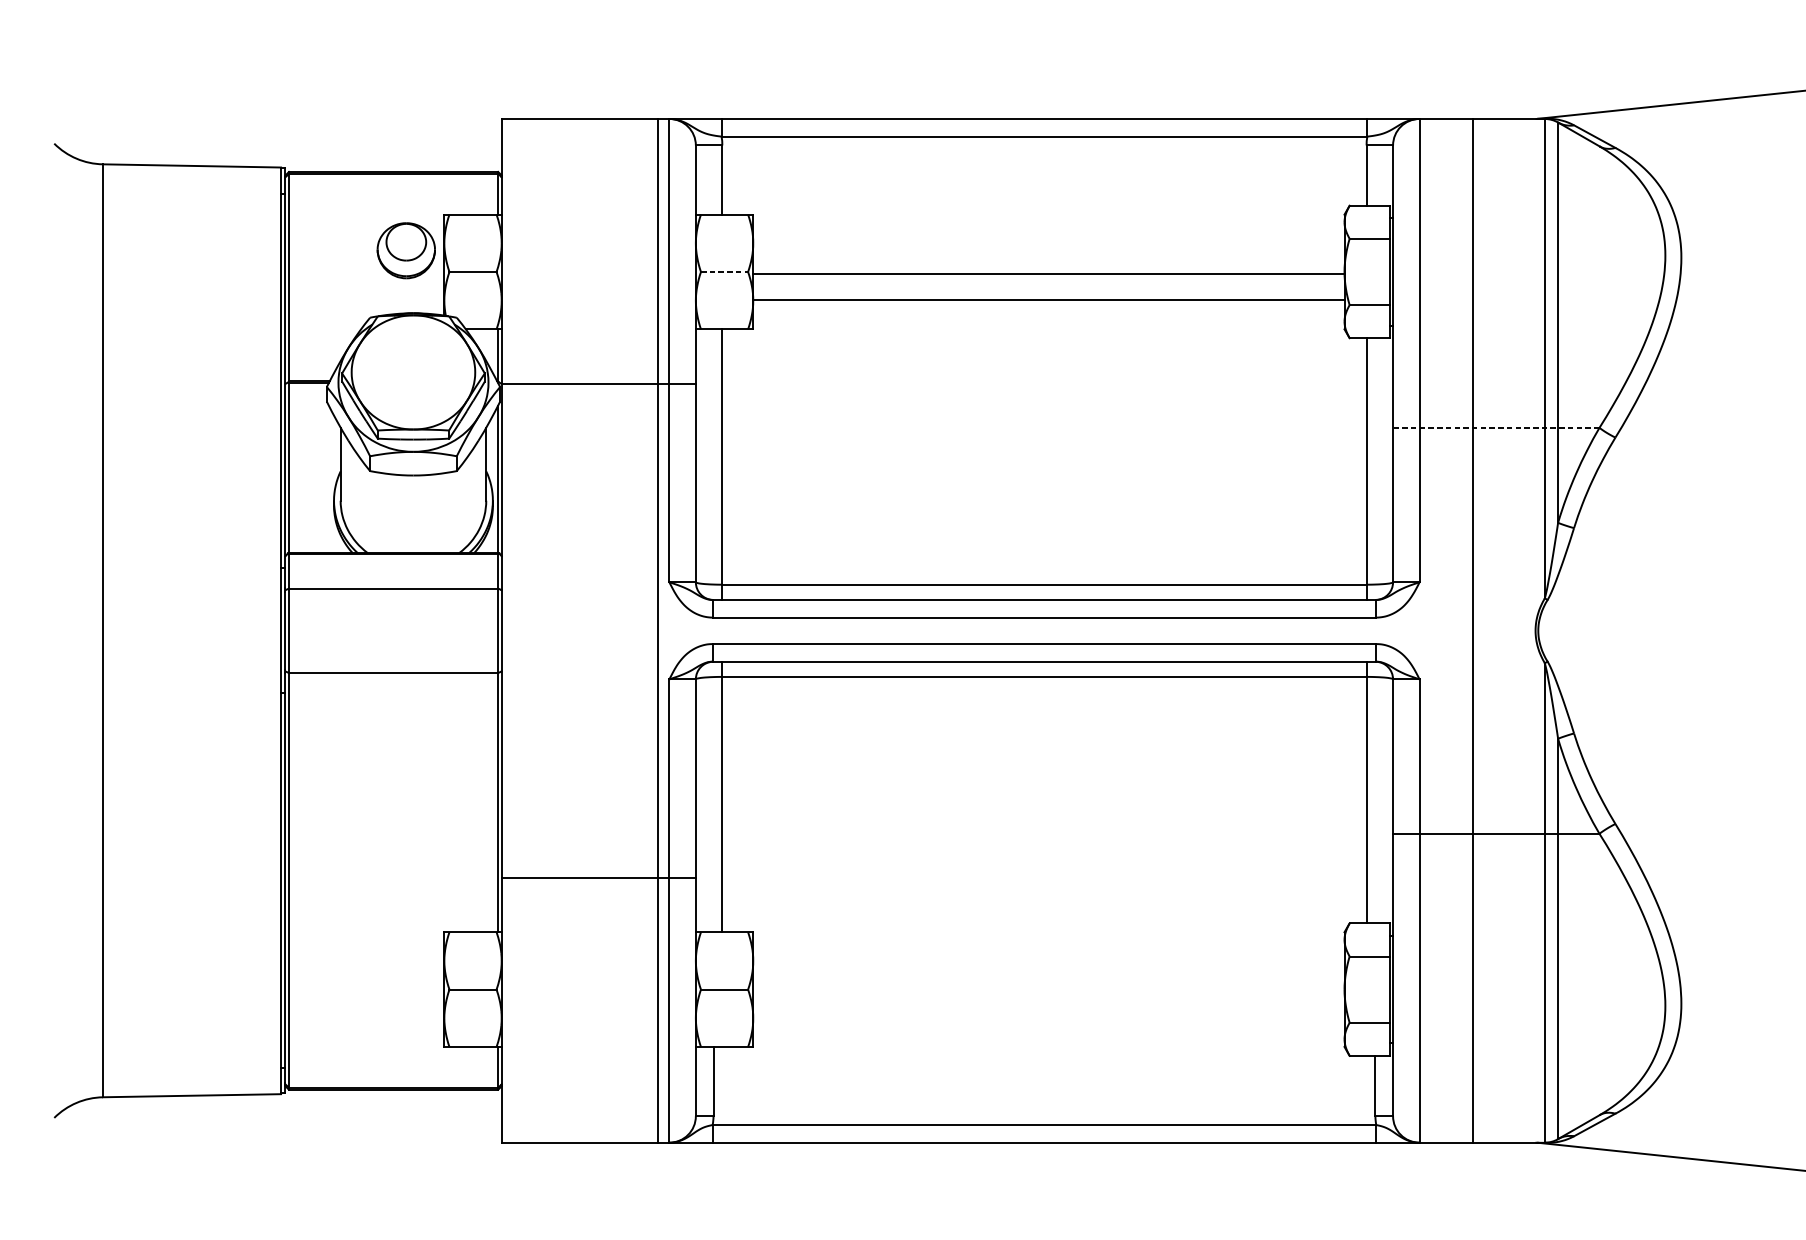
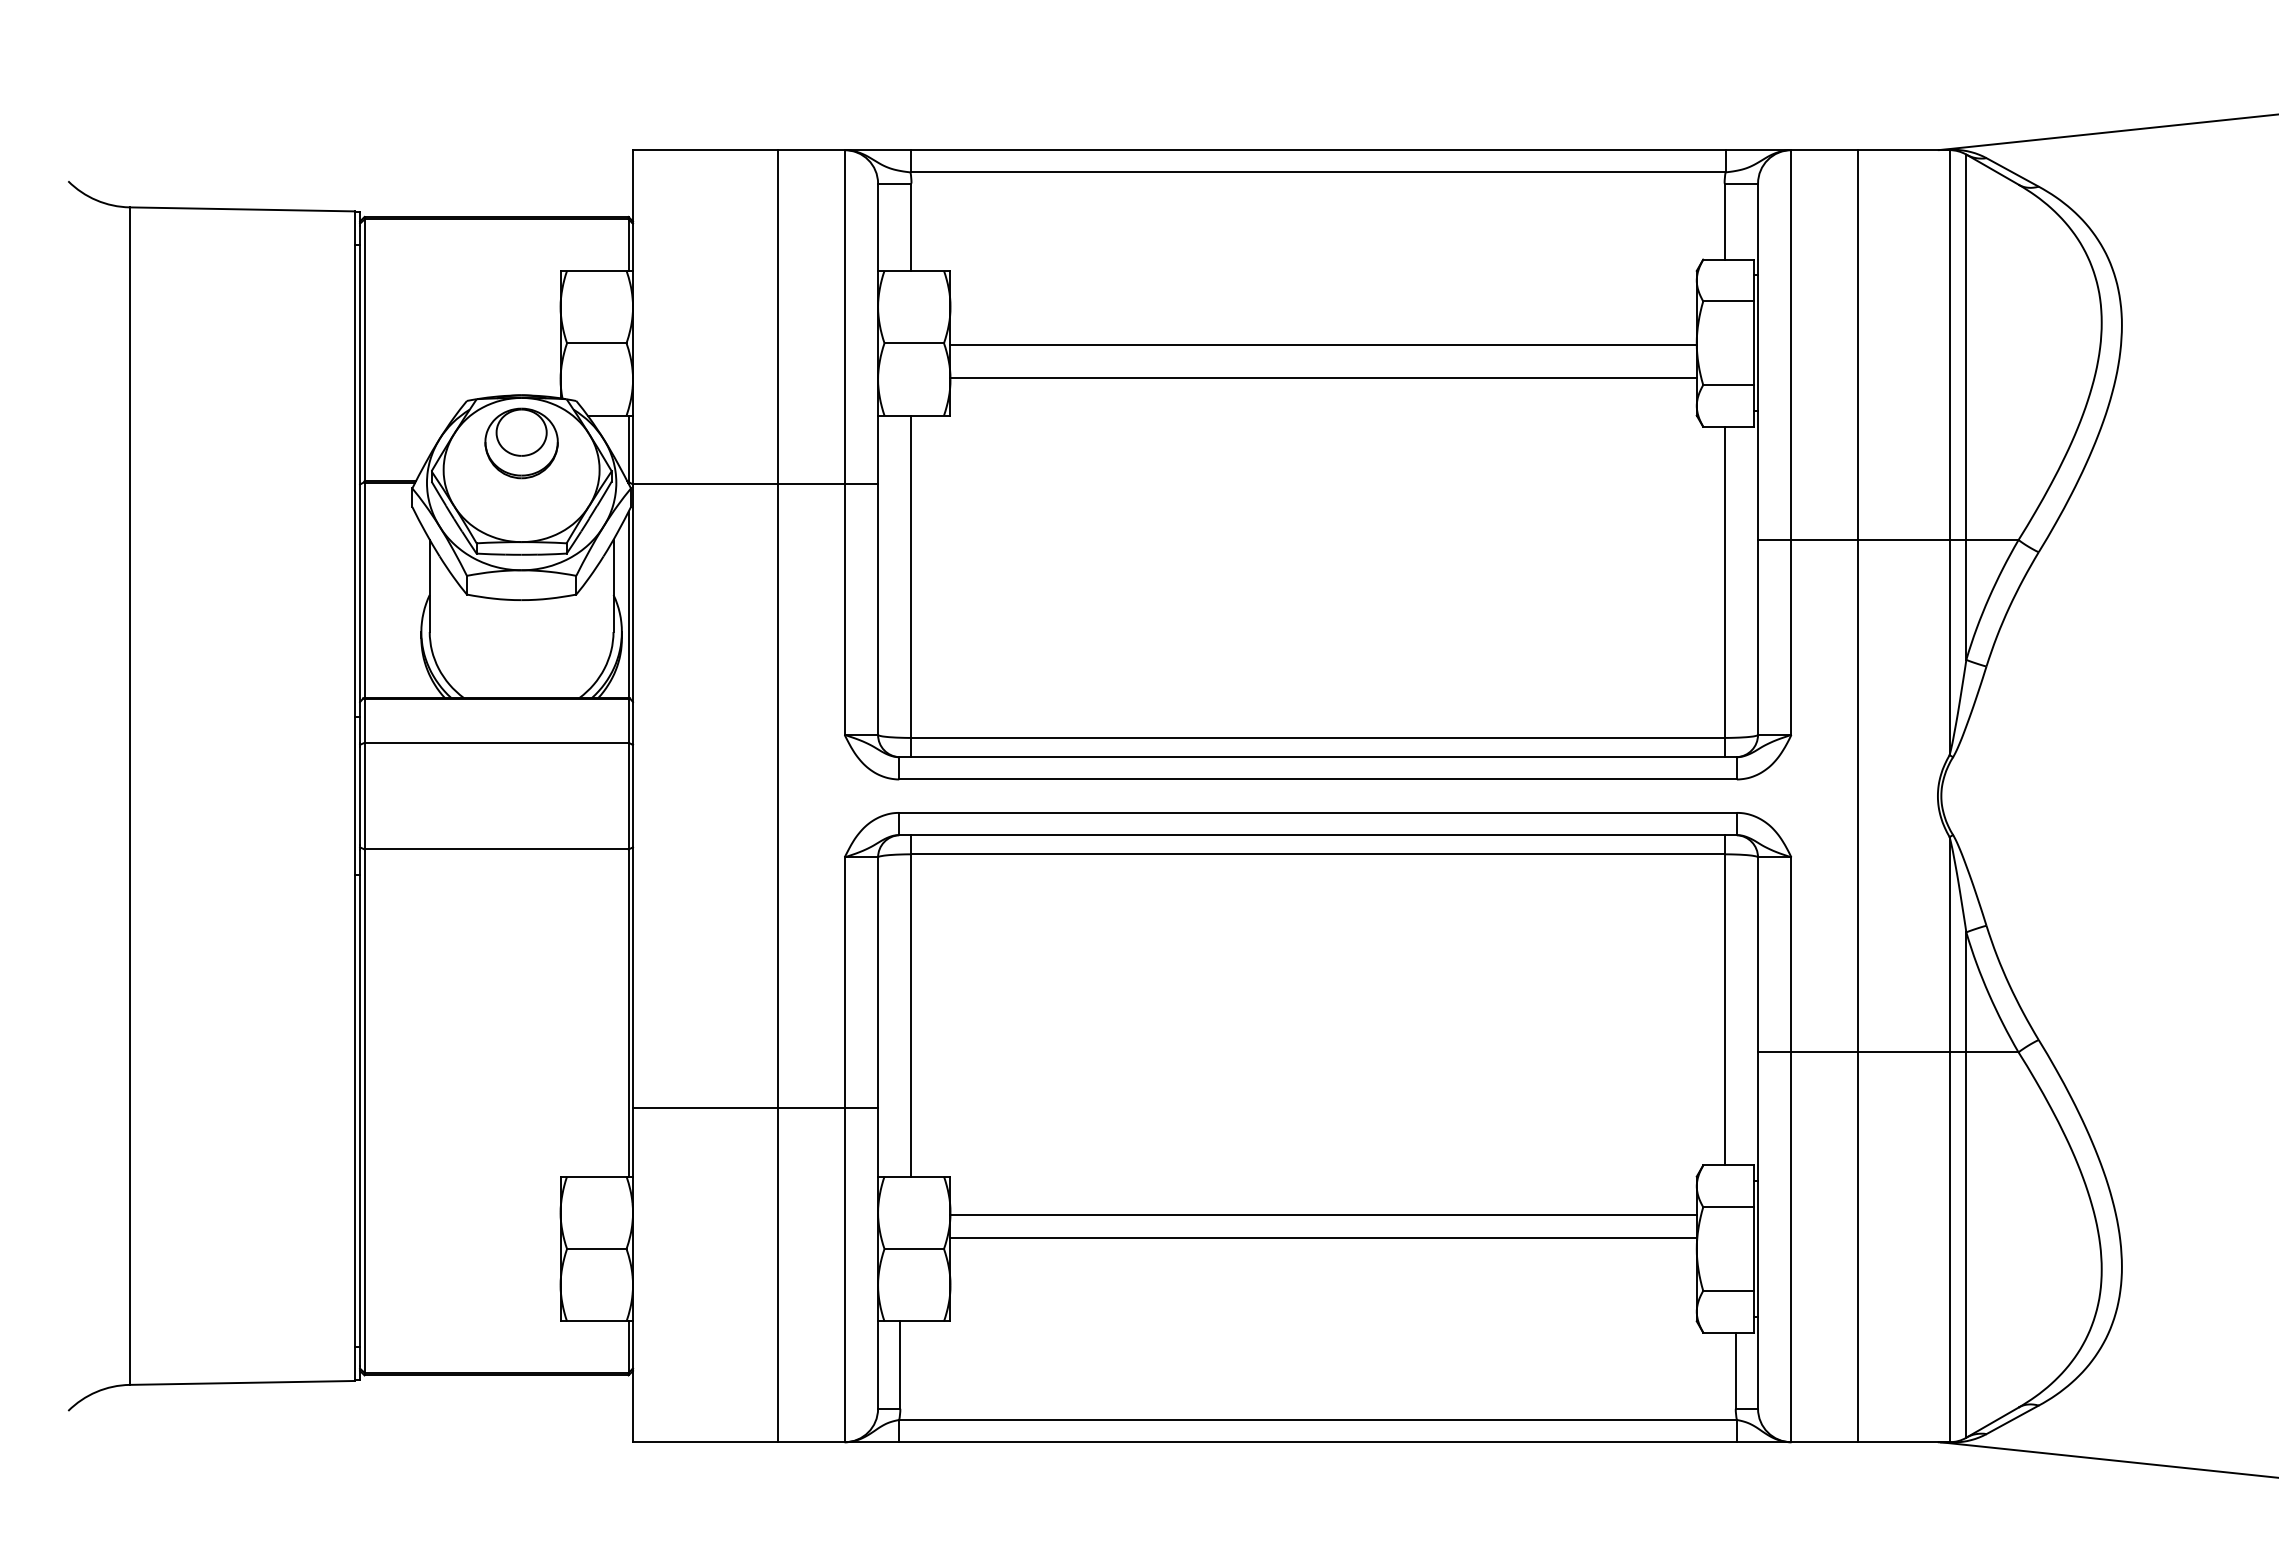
part: (406, 250) -> (521, 443), moved
line: (724, 272) -> (914, 343), dashed -> solid
line: (1495, 428) -> (1887, 540), dashed -> solid
line: (657, 631) -> (777, 796), moved
line: (1048, 963) -> (1323, 1215), added
line: (1048, 980) -> (1323, 1237), added

